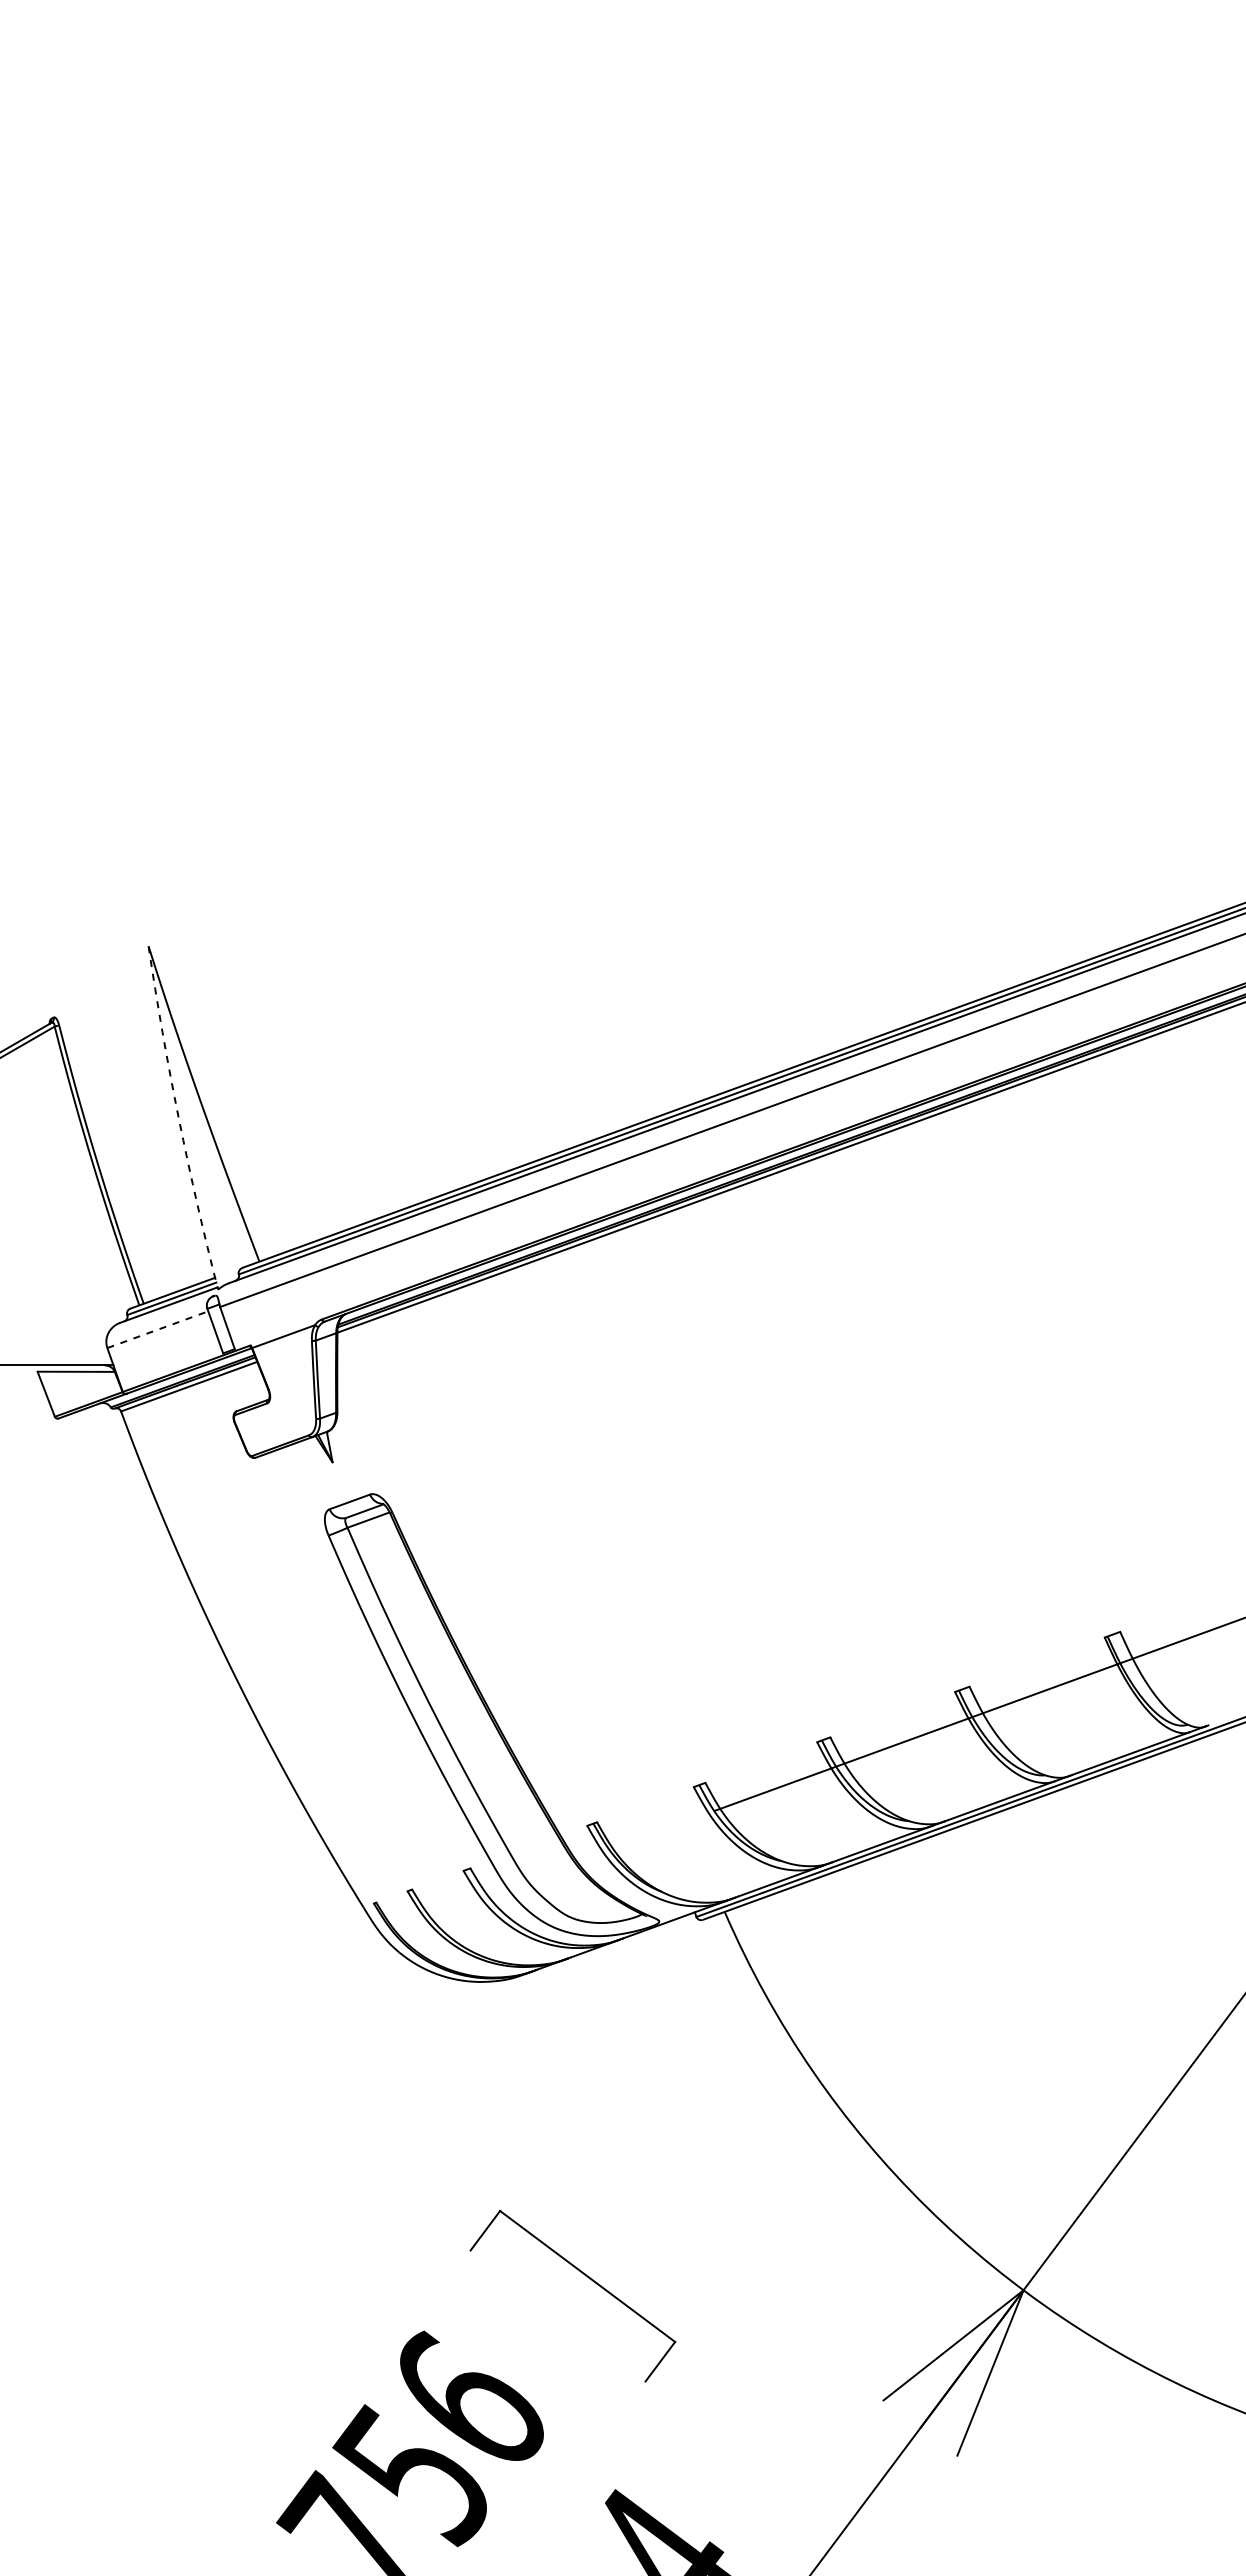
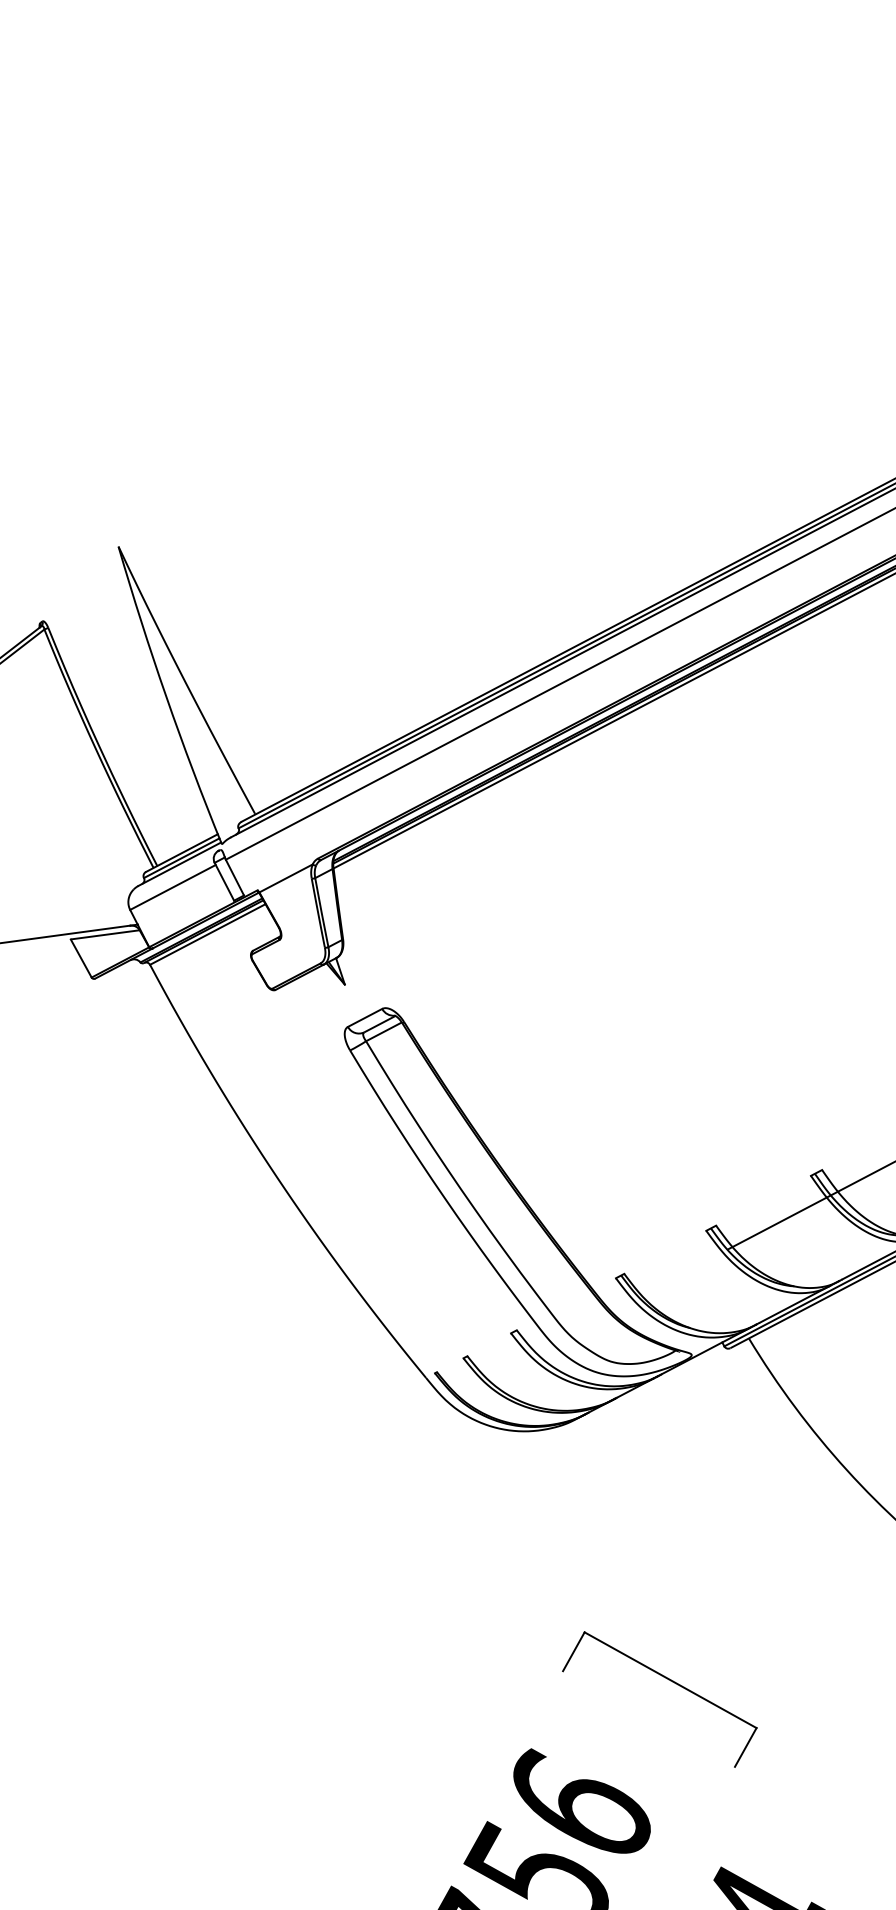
arc: (178, 1118) -> (165, 696), dashed -> solid
line: (157, 1329) -> (172, 887), dashed -> solid

